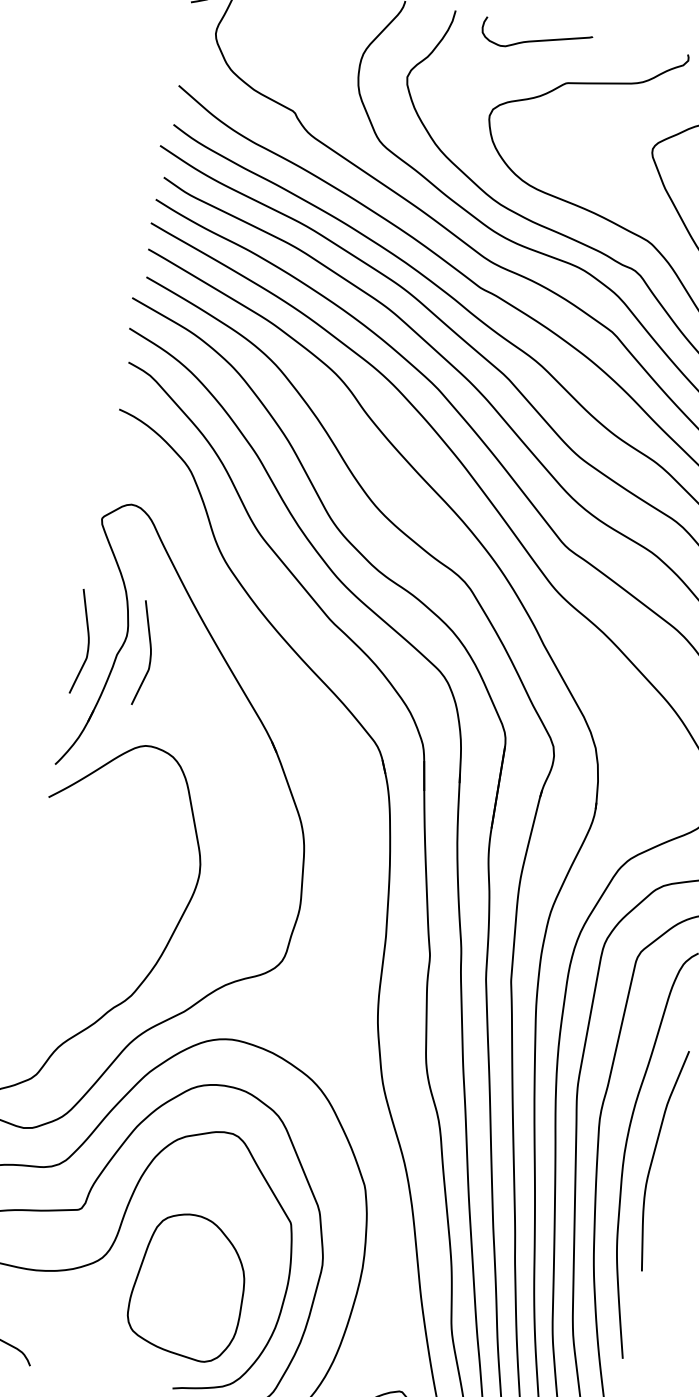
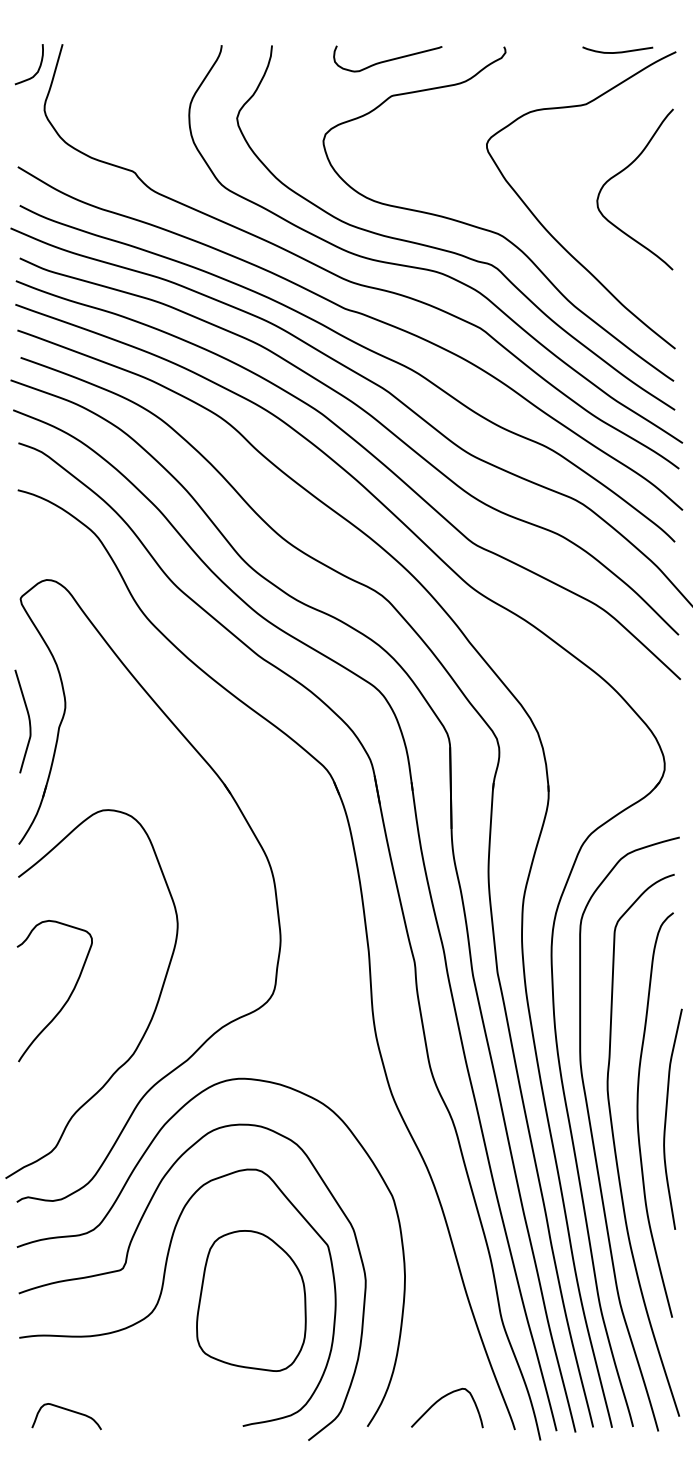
curve: (535, 39) -> (387, 59), moved
curve: (149, 653) -> (90, 720), removed
curve: (75, 927) -> (67, 998), added
part: (188, 1286) -> (251, 1300), moved

